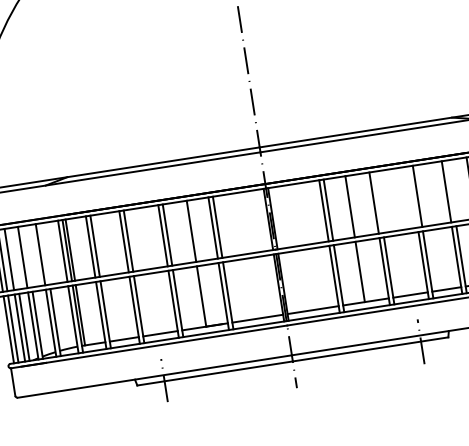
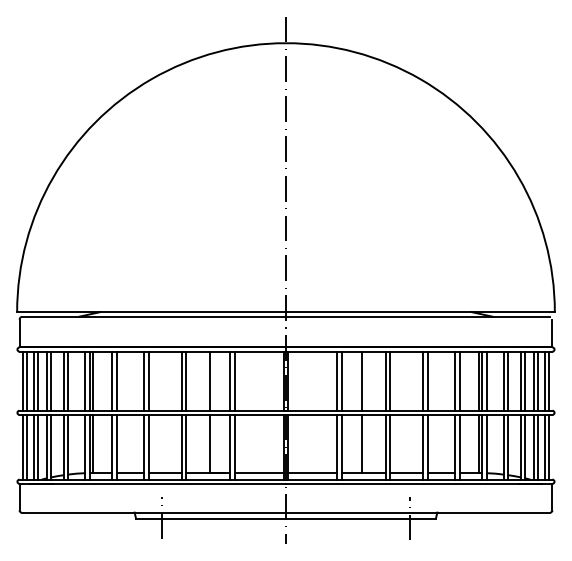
line: (450, 190) -> (459, 380), added
line: (413, 196) -> (423, 380), added
line: (378, 201) -> (389, 380), added
line: (45, 253) -> (68, 380), added
line: (27, 255) -> (51, 380), added
line: (14, 258) -> (38, 380), added

